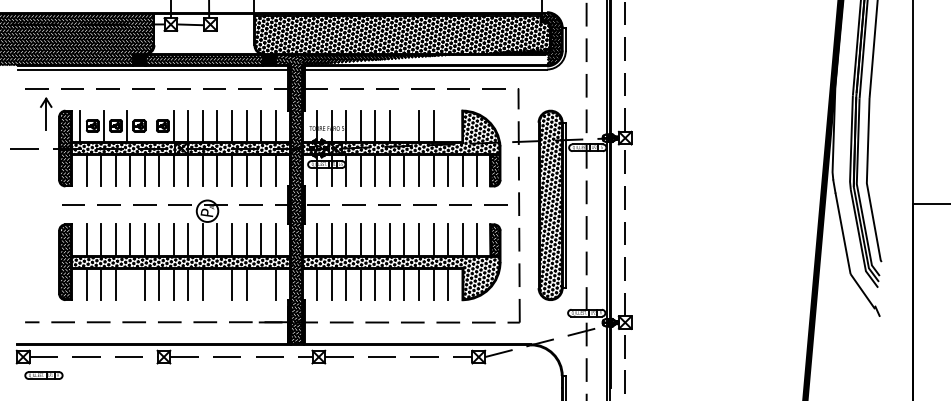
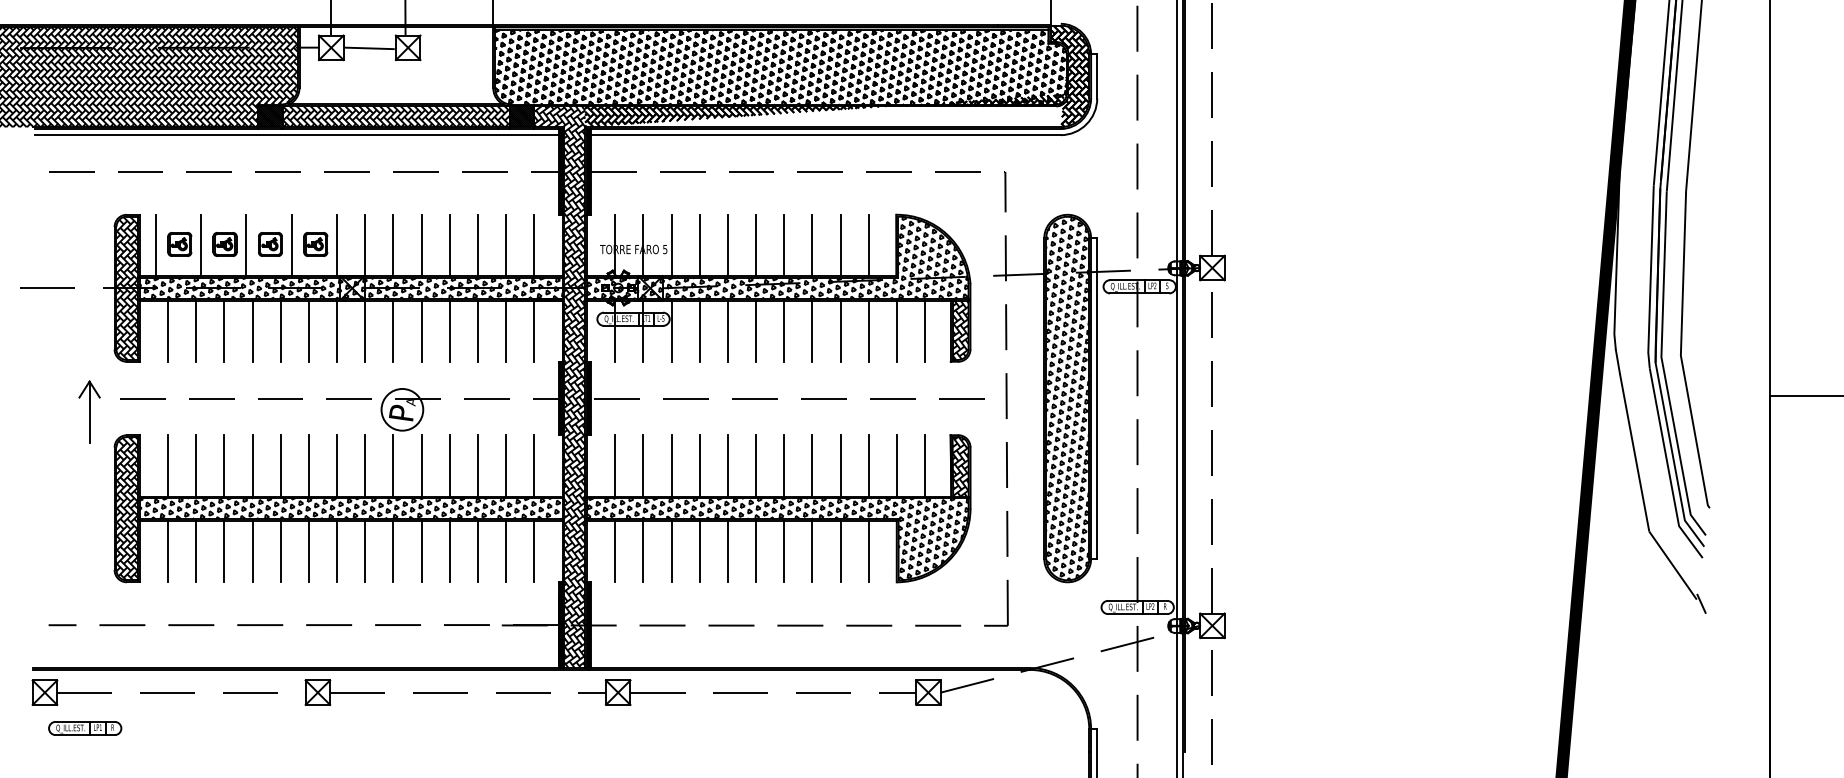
part: (46, 113) -> (90, 410), moved
line: (150, 126) -> (291, 245), added
line: (404, 126) -> (784, 245), added
line: (448, 126) -> (869, 245), added
line: (130, 284) -> (253, 551), added
line: (217, 284) -> (421, 551), added
line: (261, 284) -> (507, 551), added

